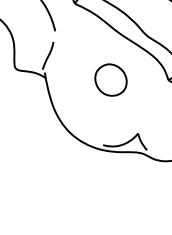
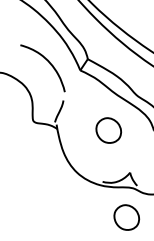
part: (133, 190) -> (126, 217), added

